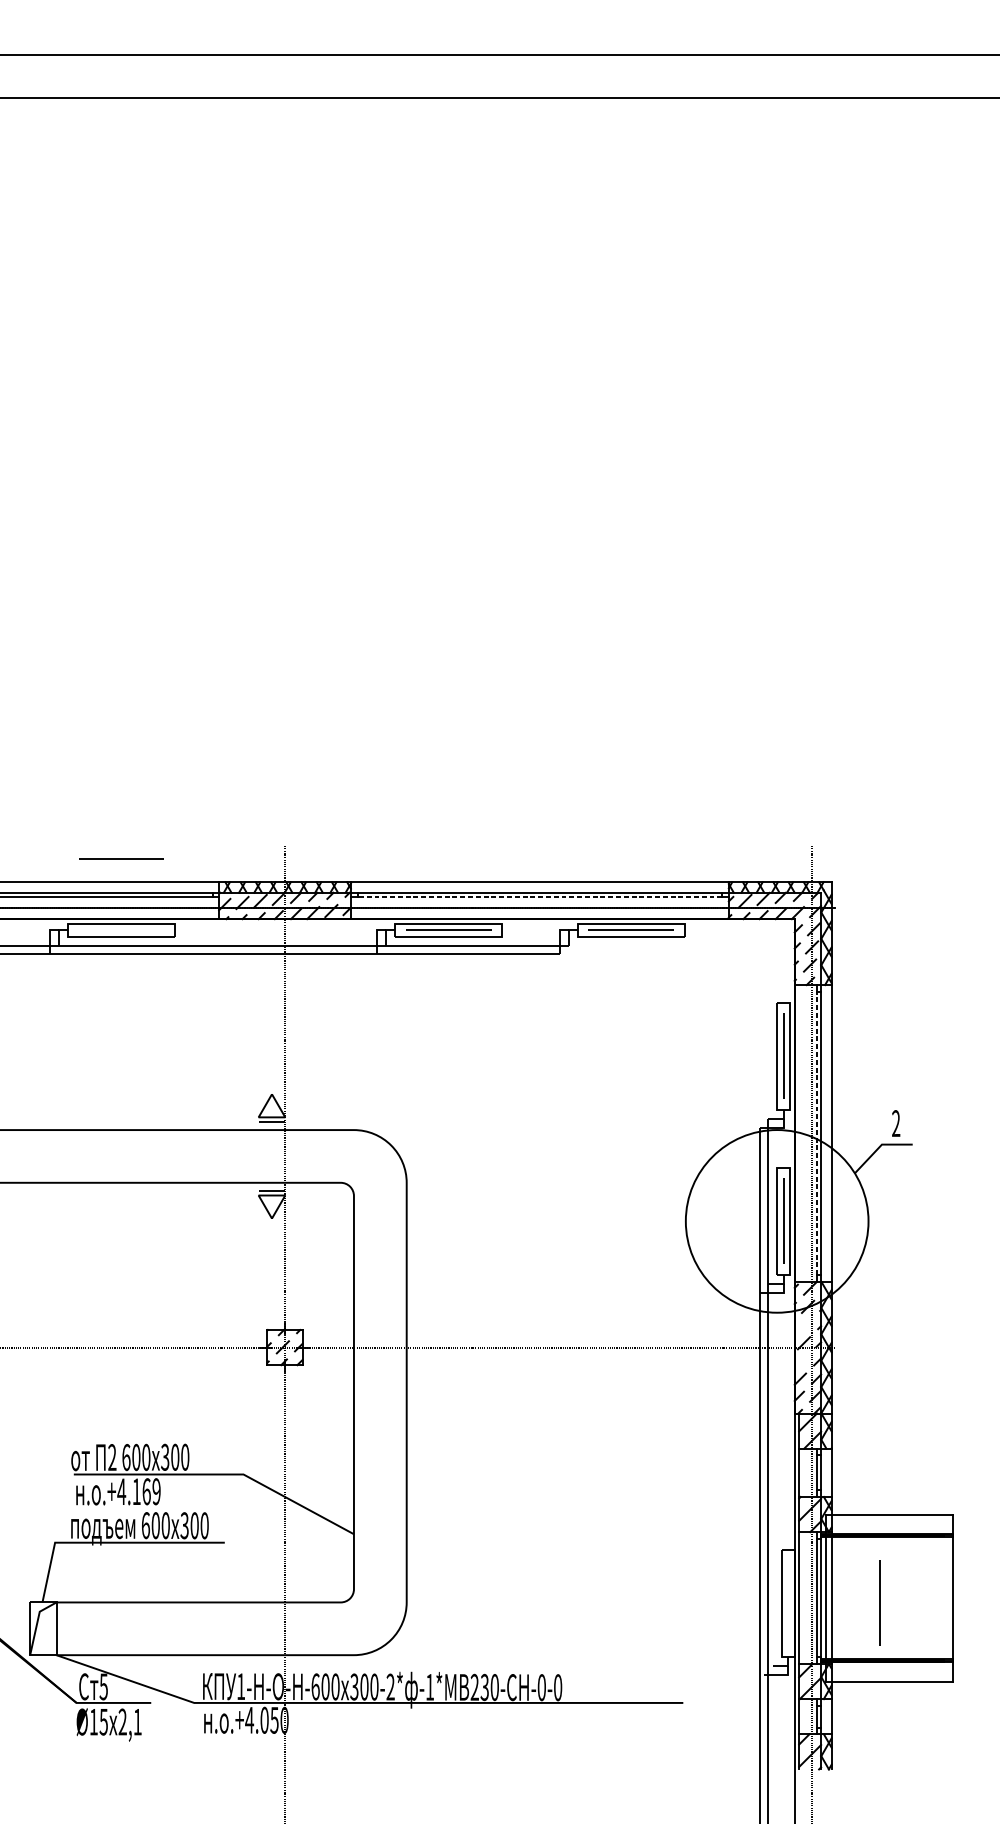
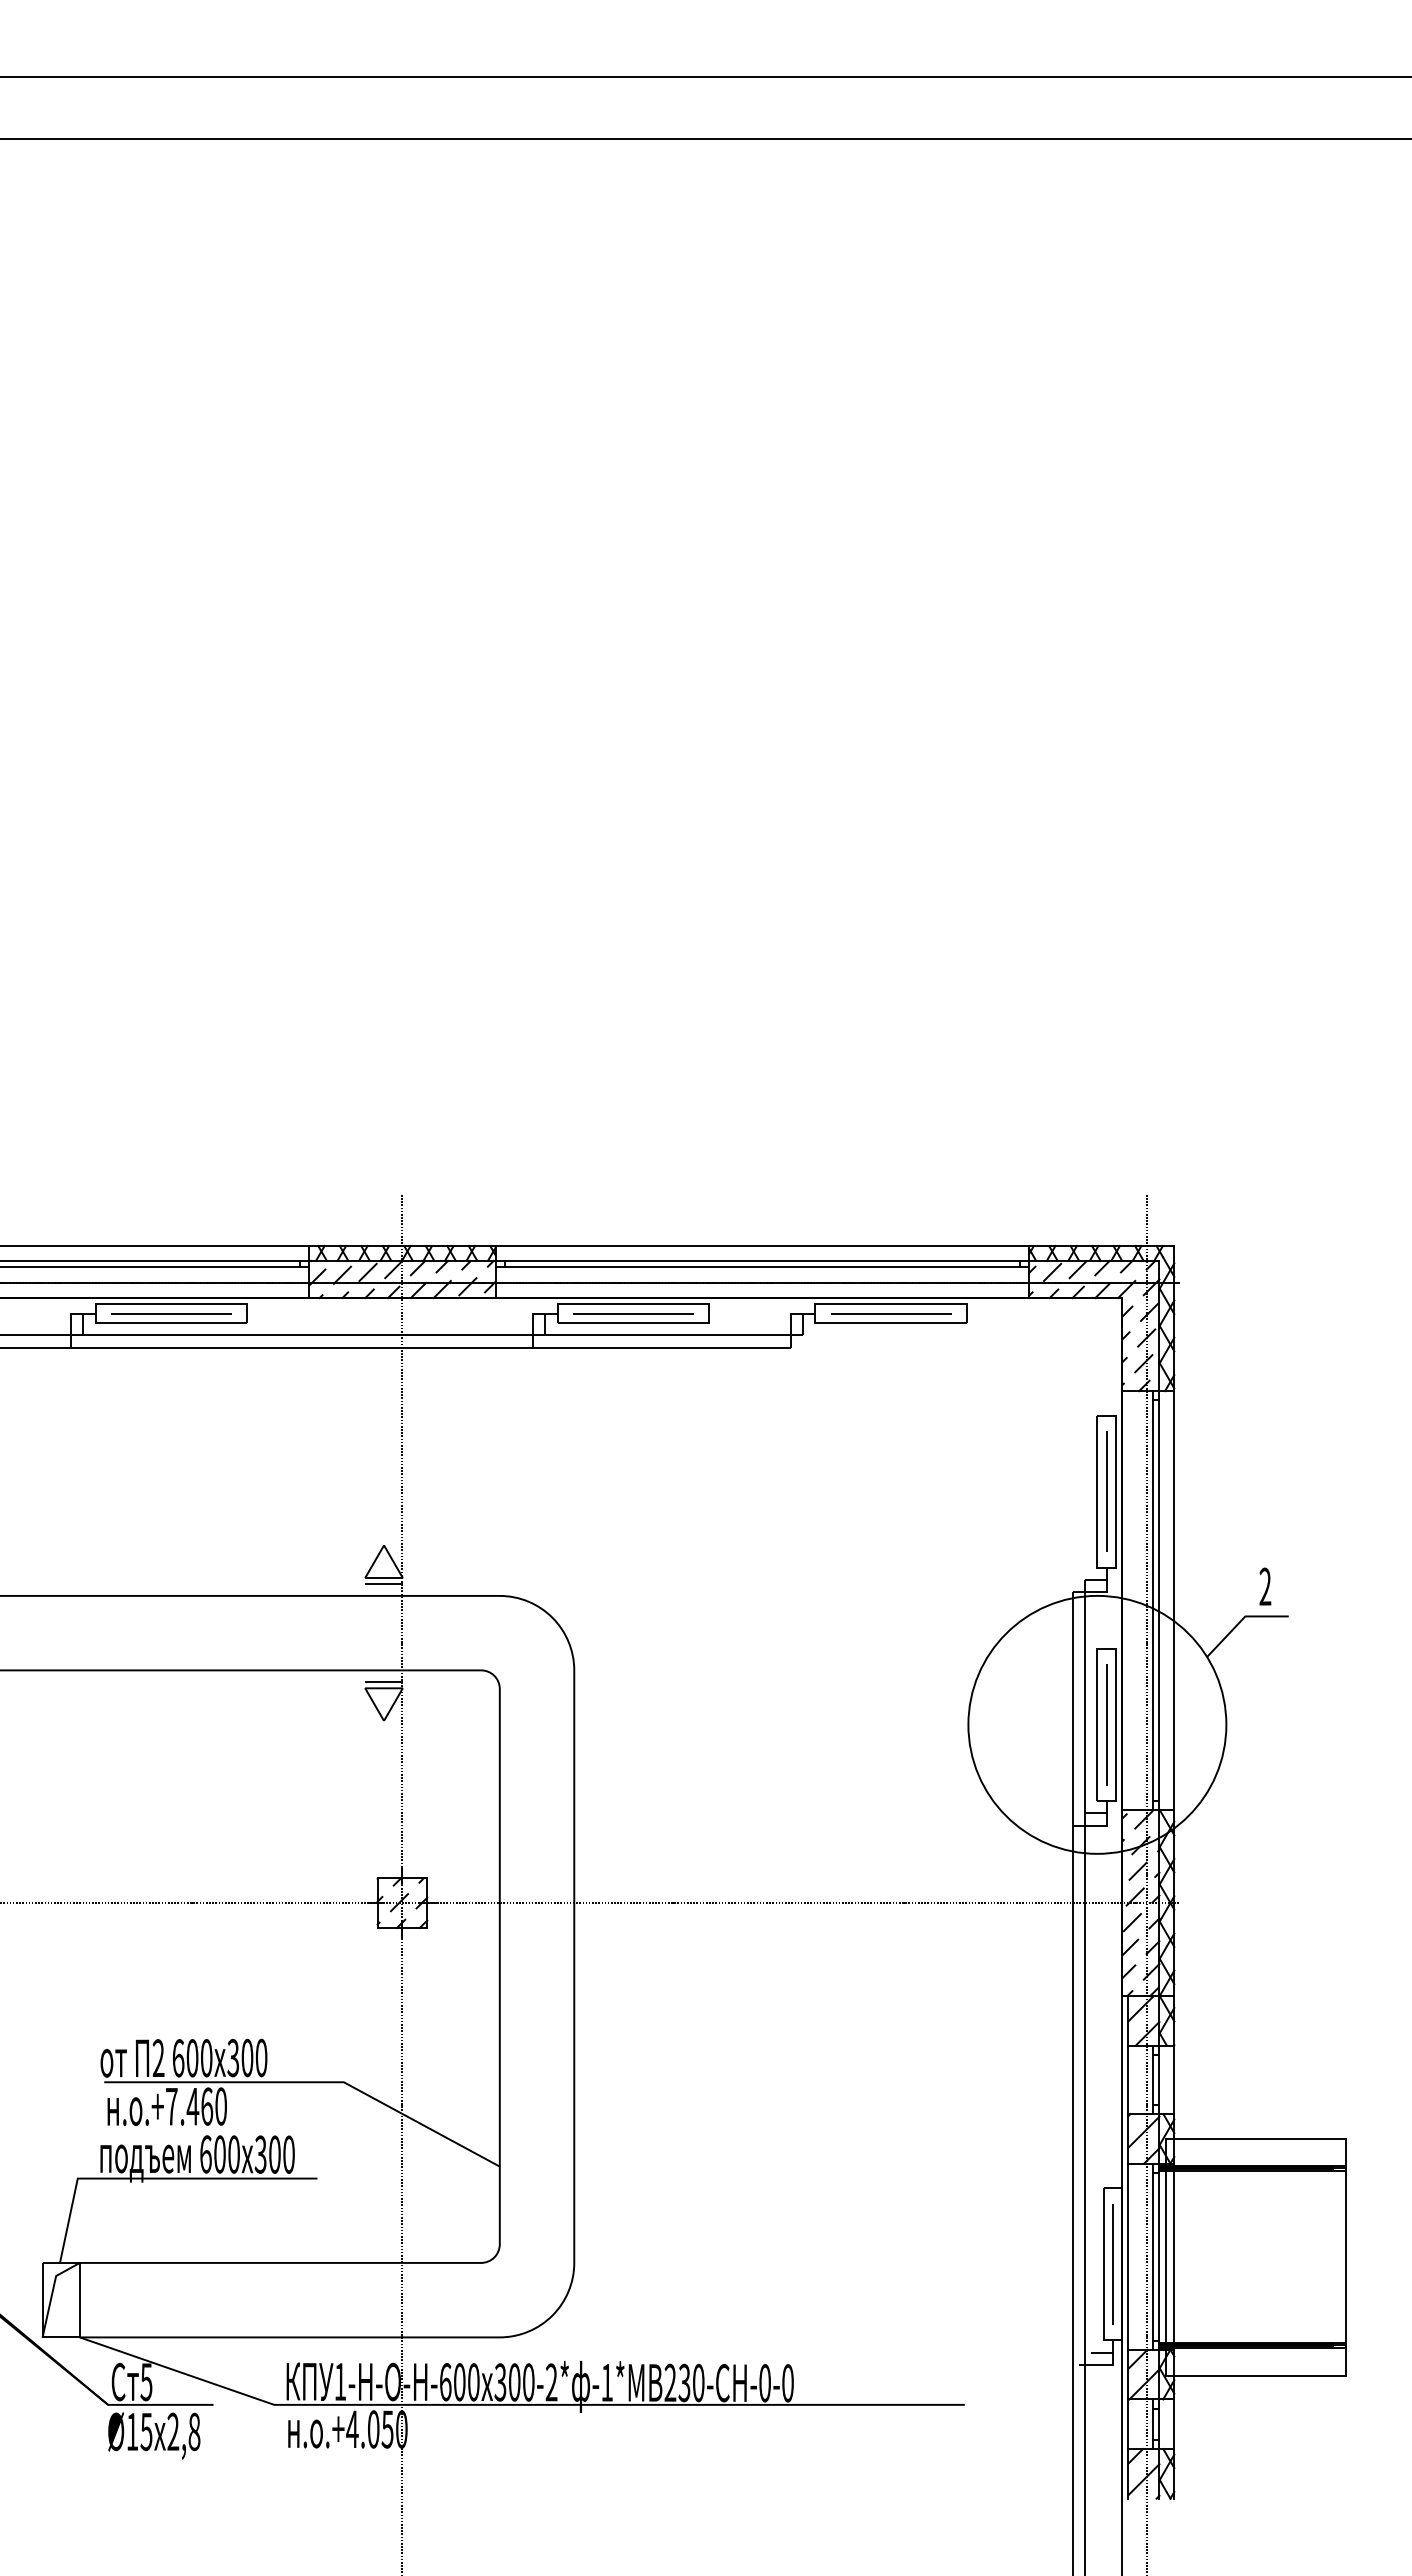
line: (121, 858) -> (171, 1313), moved
line: (539, 897) -> (761, 1267), dashed -> solid
line: (816, 1133) -> (1153, 1600), dashed -> solid
line: (805, 1324) -> (1137, 1870), added
line: (801, 1361) -> (1131, 1922), added
text: (138, 1491) -> (195, 2106), .+4.169 -> .+7.460
line: (879, 1603) -> (1112, 2264), moved
text: (137, 1721) -> (194, 2431), 2,1 -> 2,8

